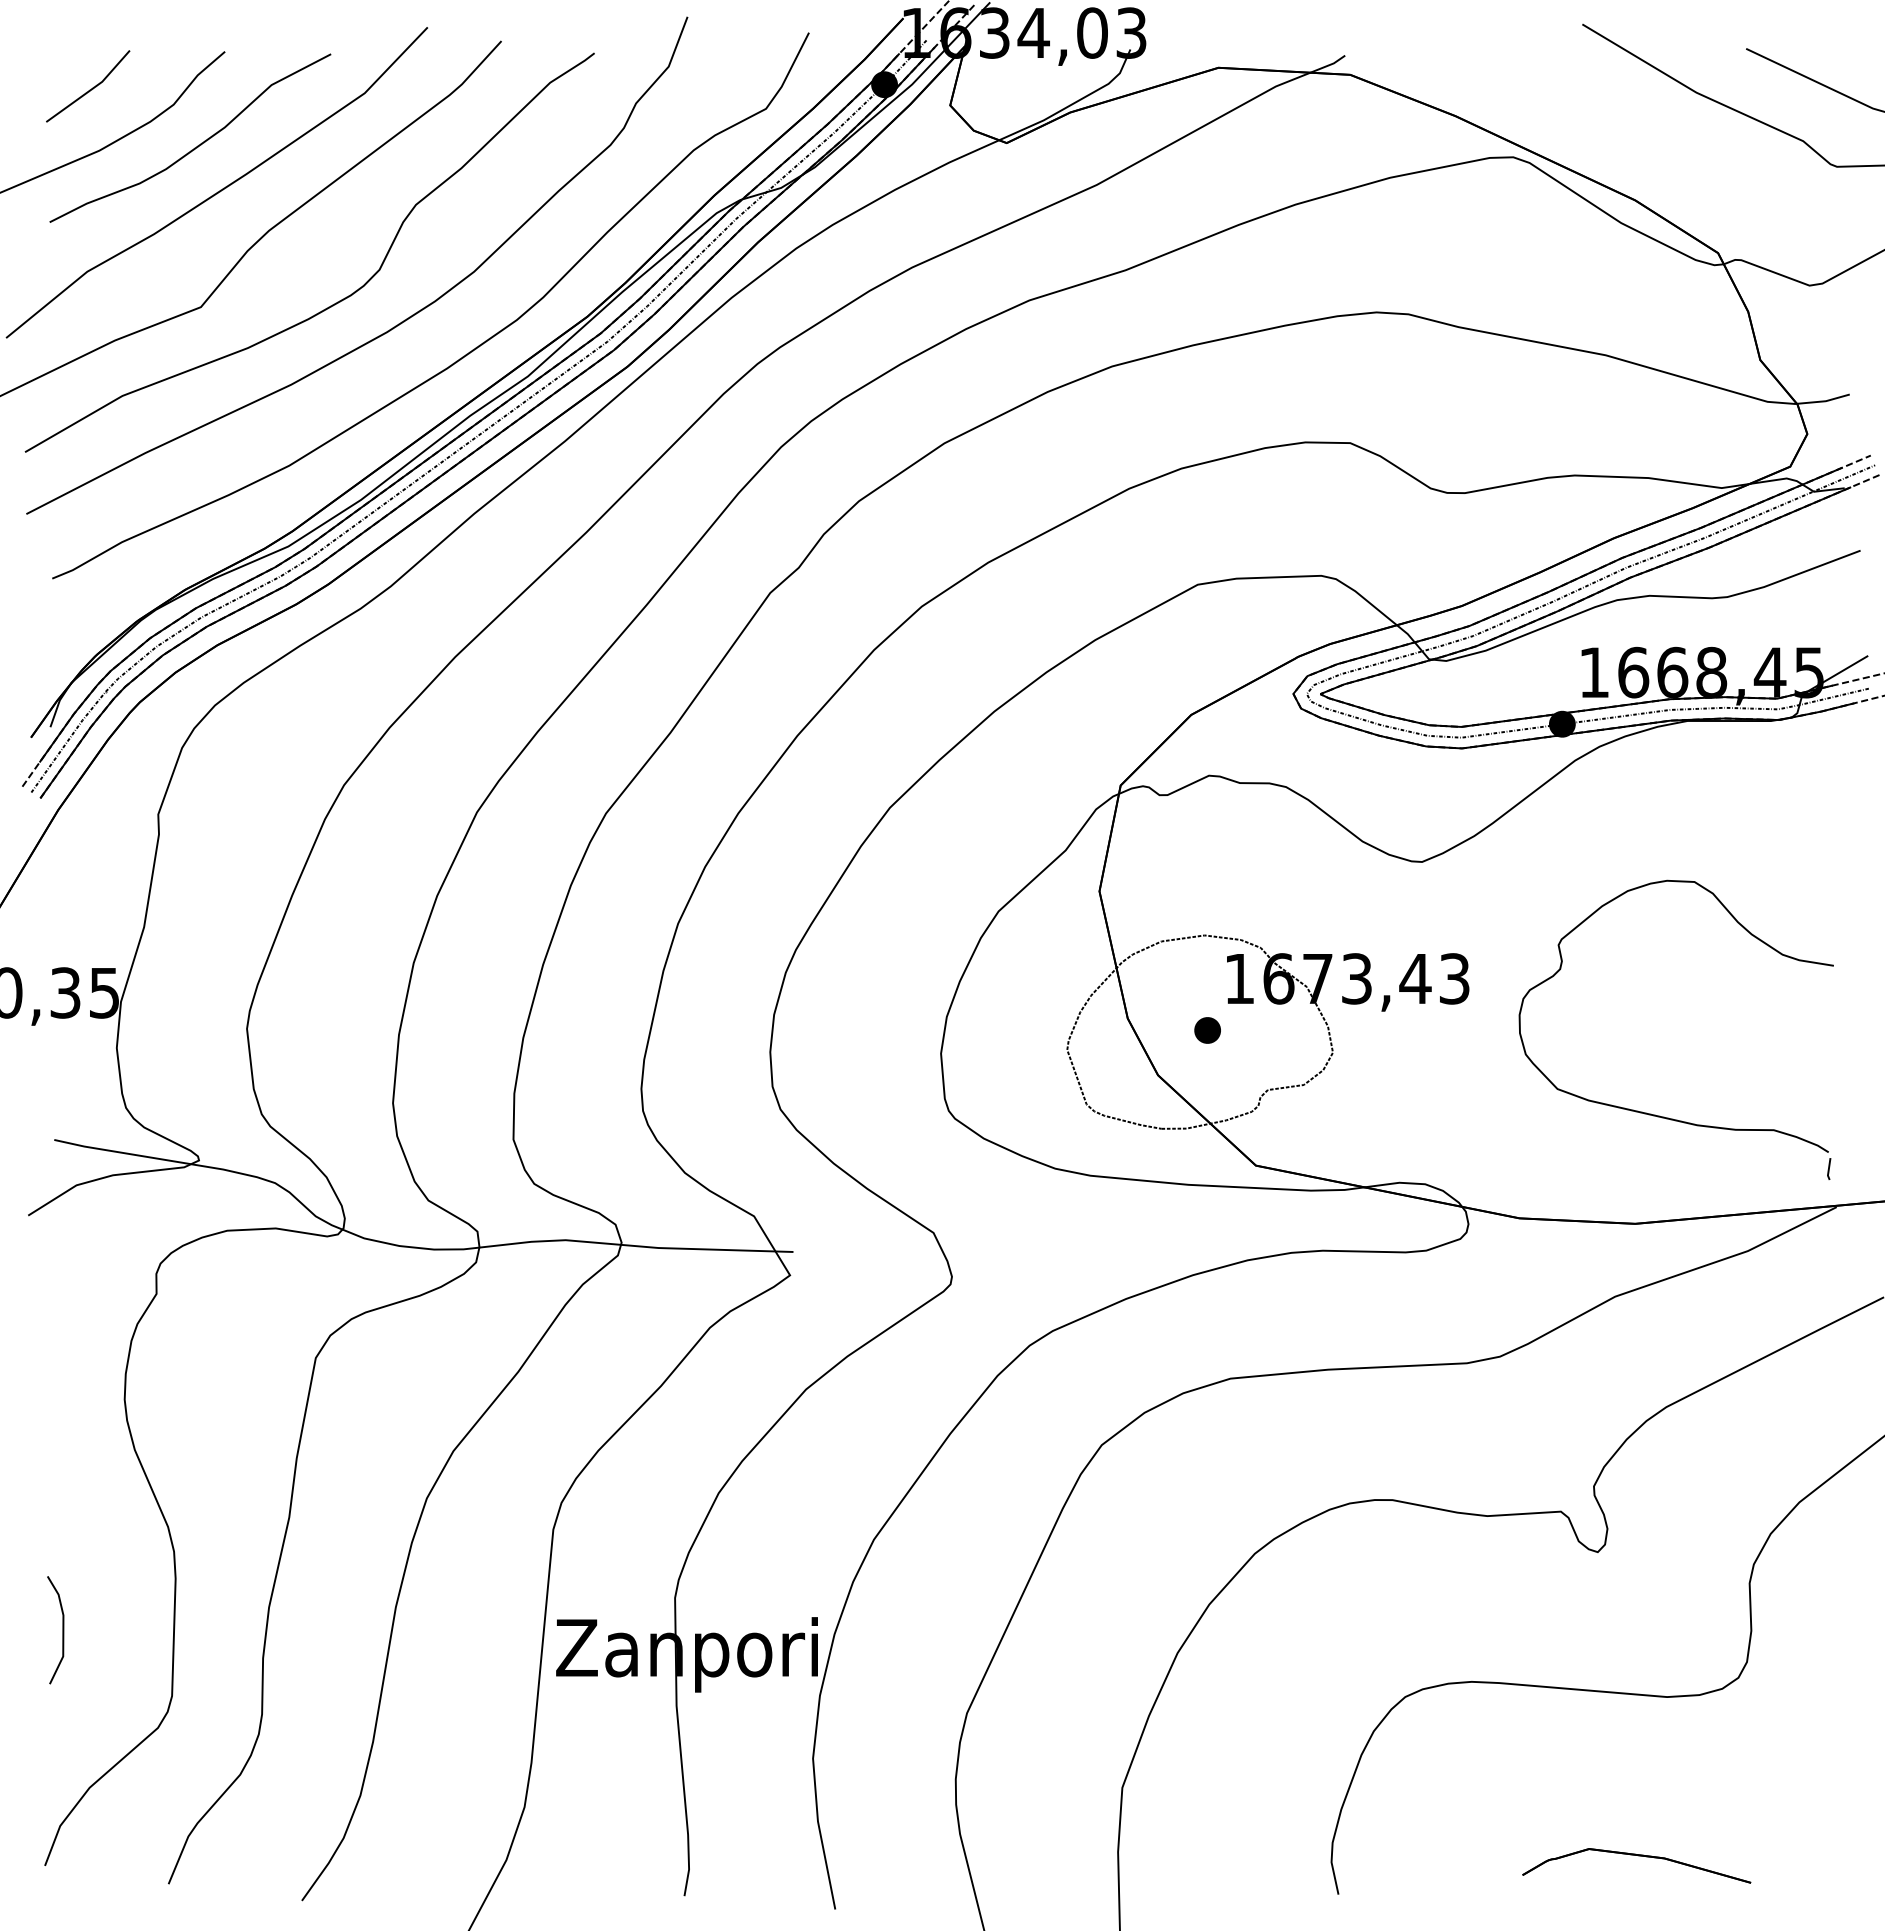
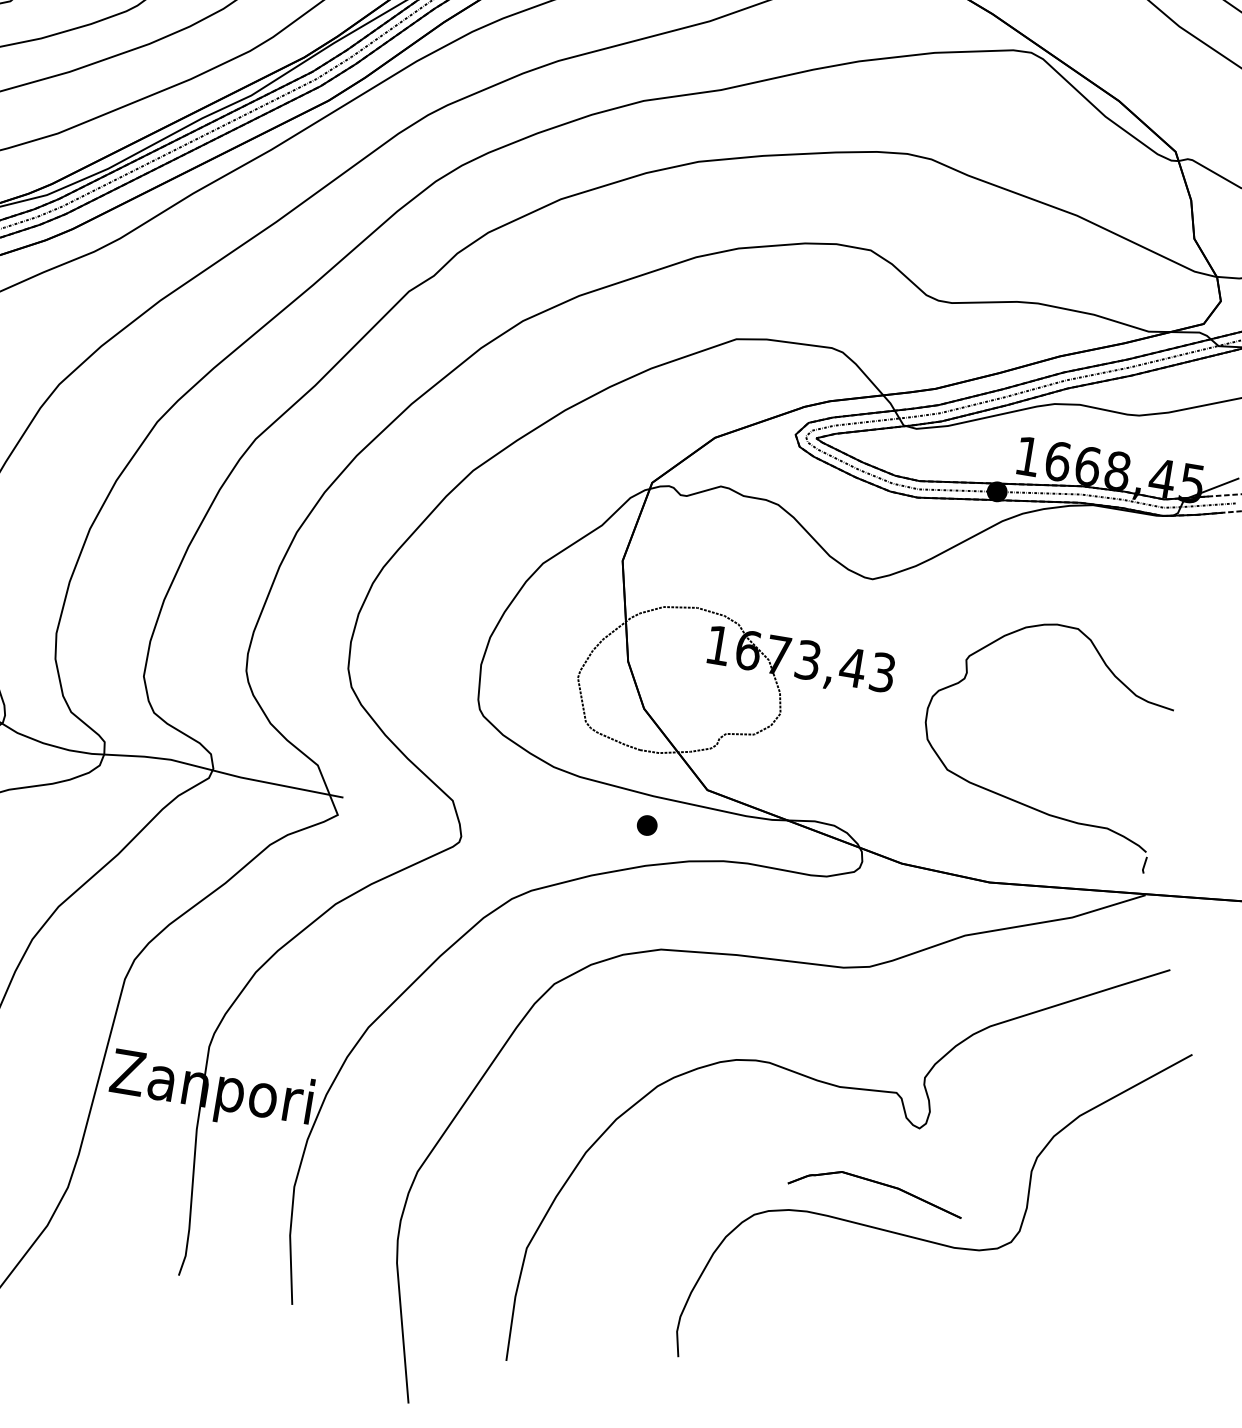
part: (1207, 1030) -> (647, 825), moved
part: (1638, 1856) -> (878, 1183), moved

